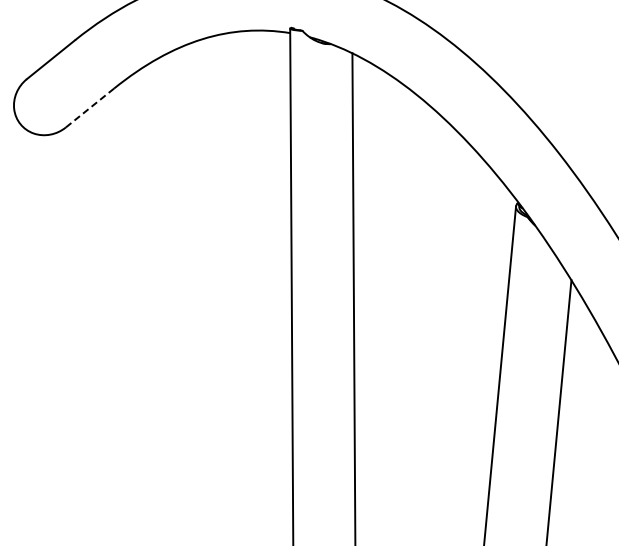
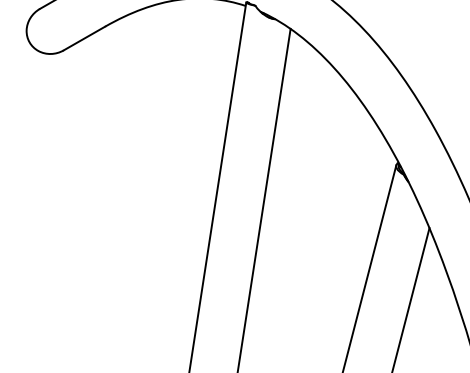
line: (90, 108) -> (84, 38), dashed -> solid

